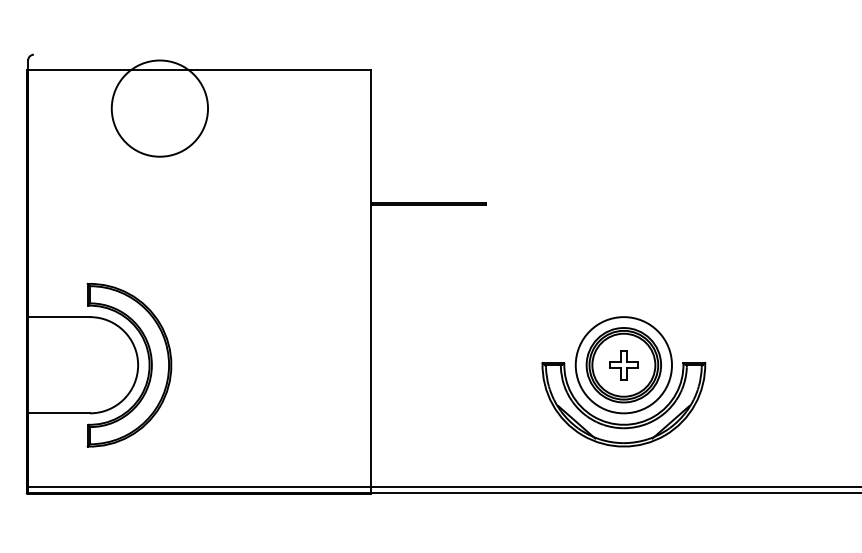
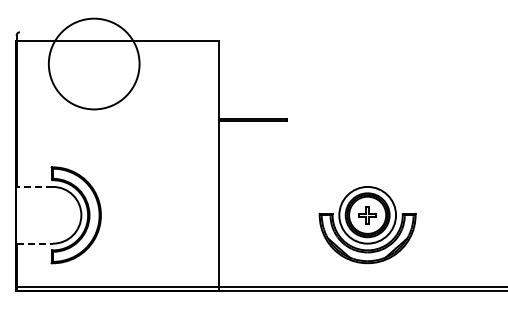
circle: (158, 107) -> (93, 63), size x1.6
line: (58, 316) -> (34, 186), solid -> dashed
line: (60, 413) -> (35, 243), solid -> dashed

